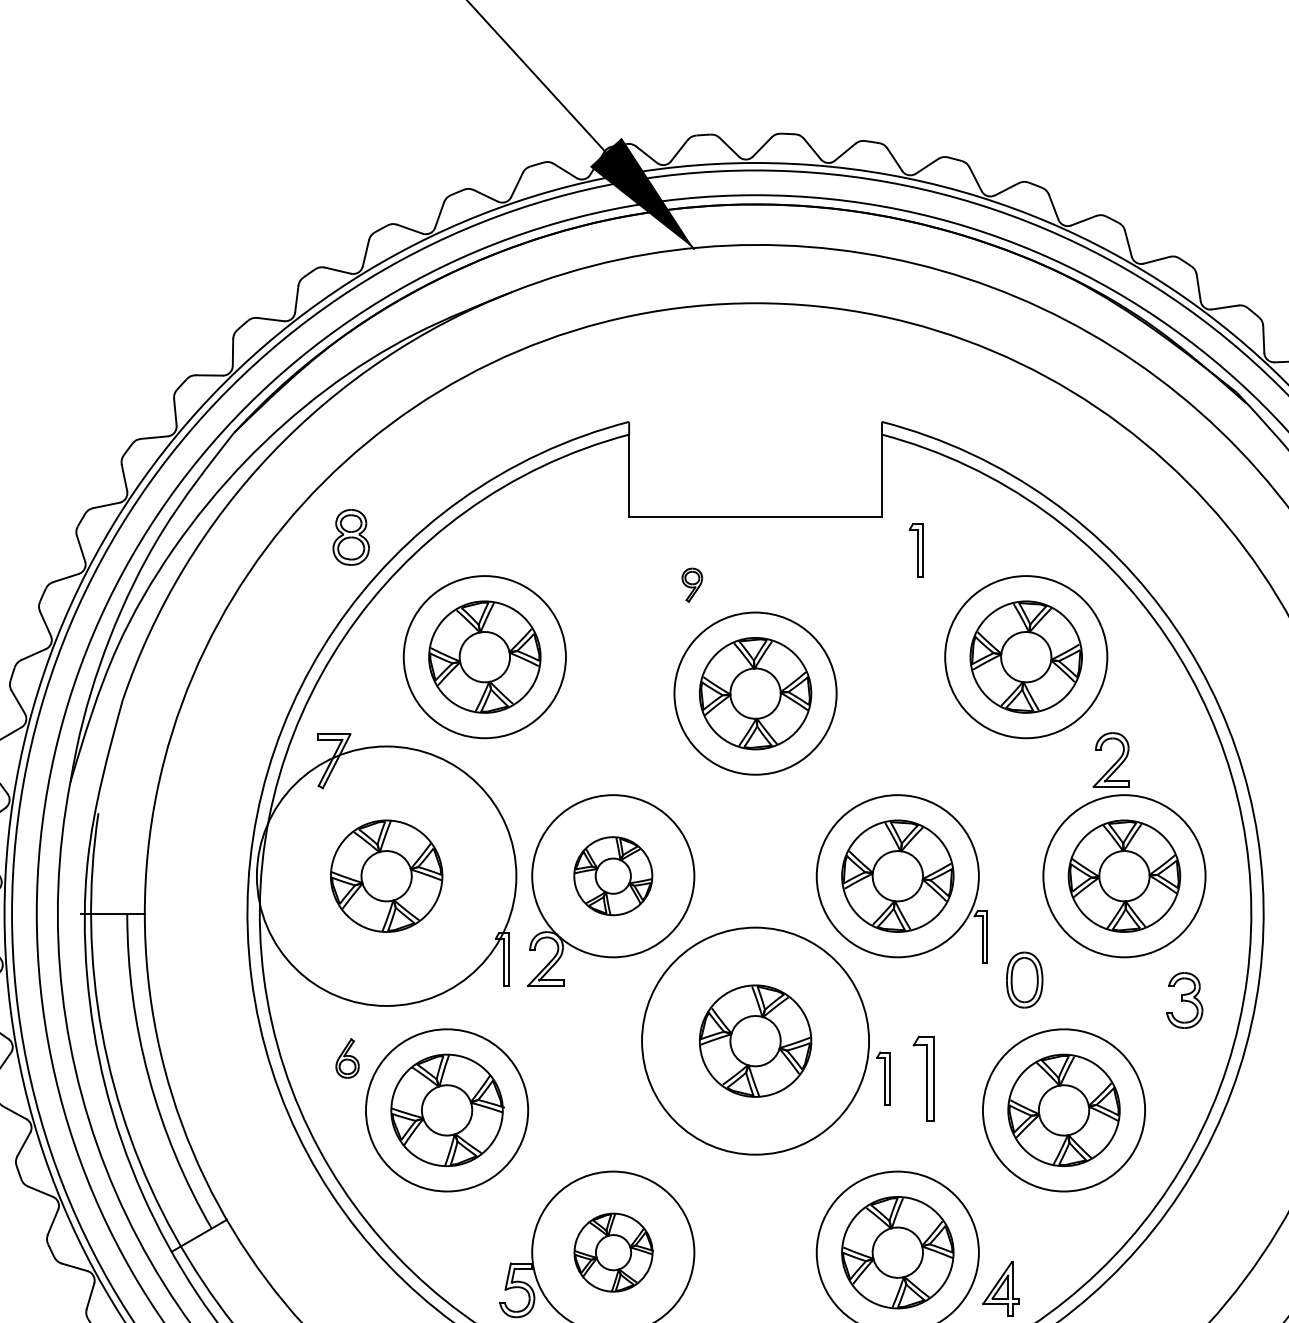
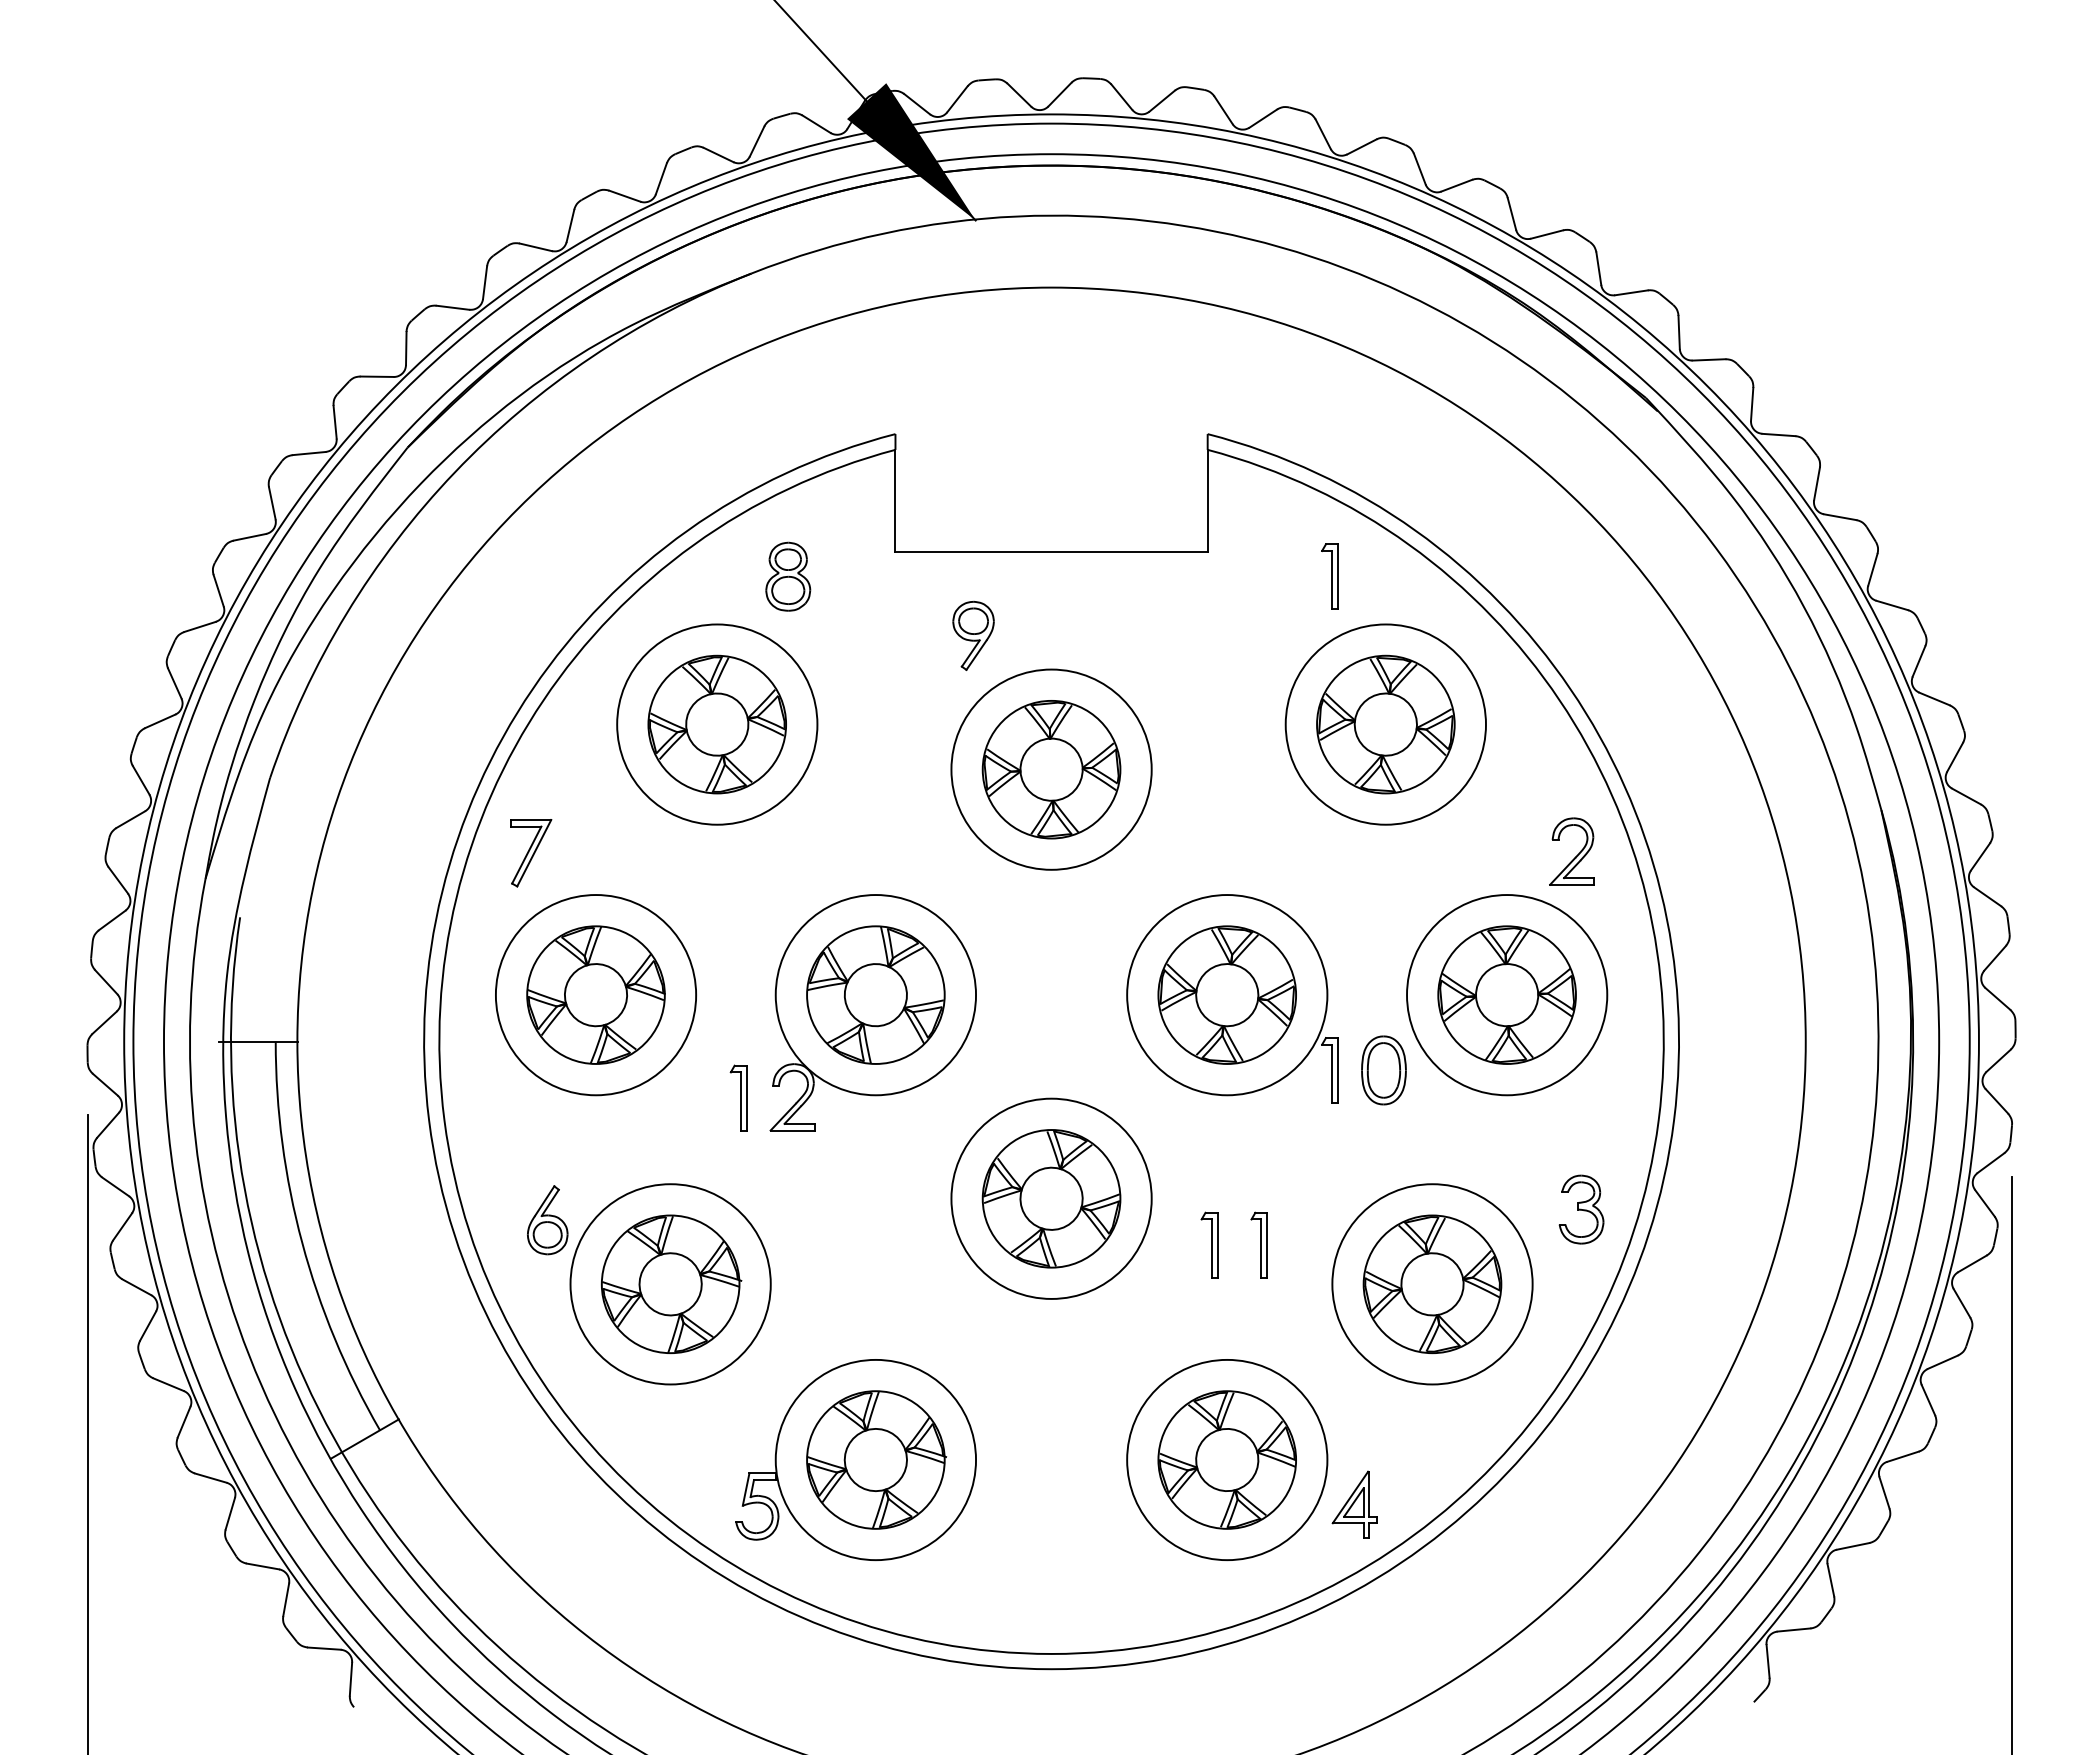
part: (351, 537) -> (788, 576), moved
part: (915, 550) -> (1329, 576), moved
part: (692, 584) -> (973, 635), size x1.67
part: (1115, 763) -> (1576, 855), moved
part: (612, 875) -> (875, 994), size x1.43
circle: (386, 876) -> (595, 995), size x0.62
part: (1024, 980) -> (1383, 1070), moved
part: (1184, 1000) -> (1581, 1209), moved
circle: (755, 1040) -> (1051, 1198), size x0.71
part: (347, 1058) -> (547, 1220), size x1.43
part: (923, 1078) -> (1258, 1244), size x0.62
part: (613, 1252) -> (876, 1459), size x1.43

